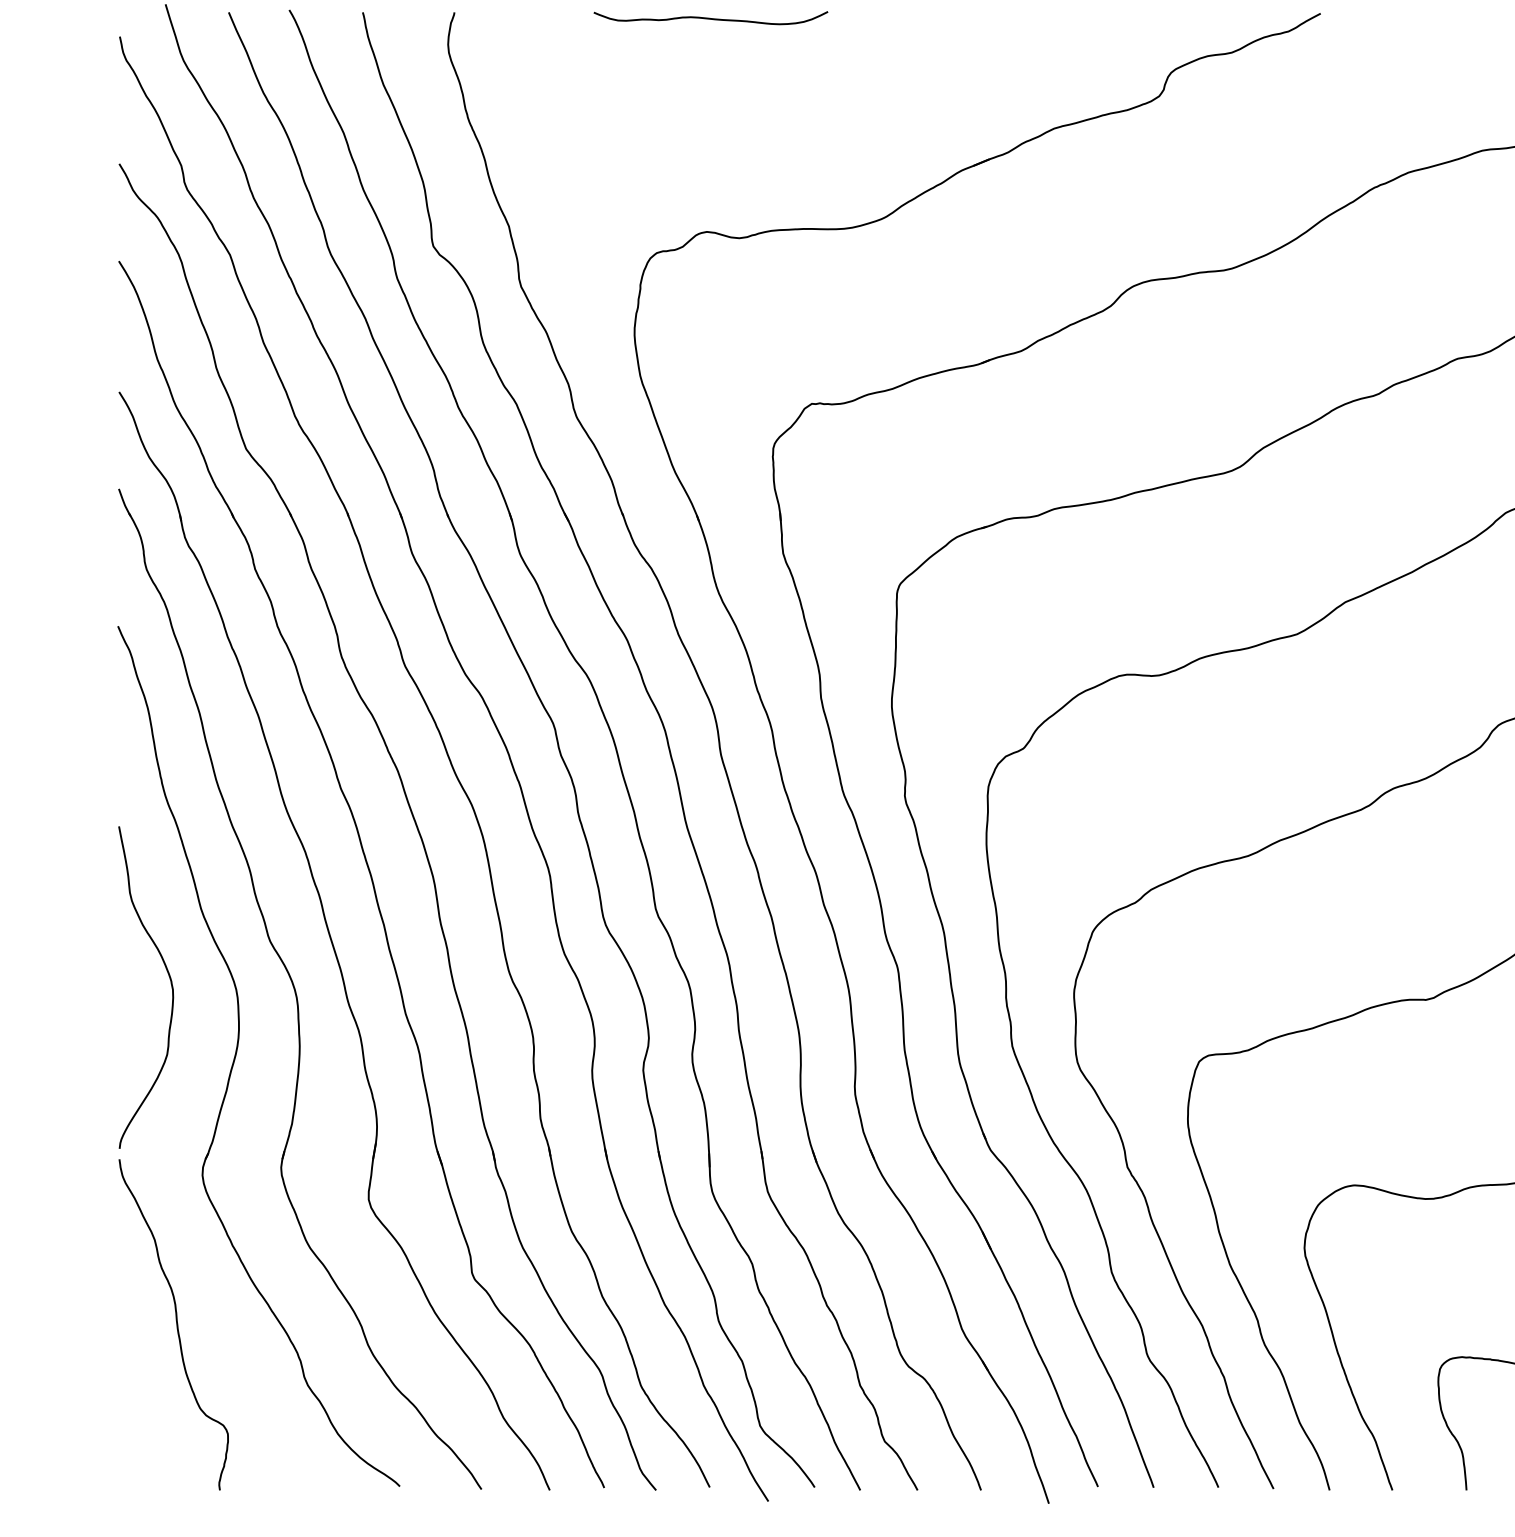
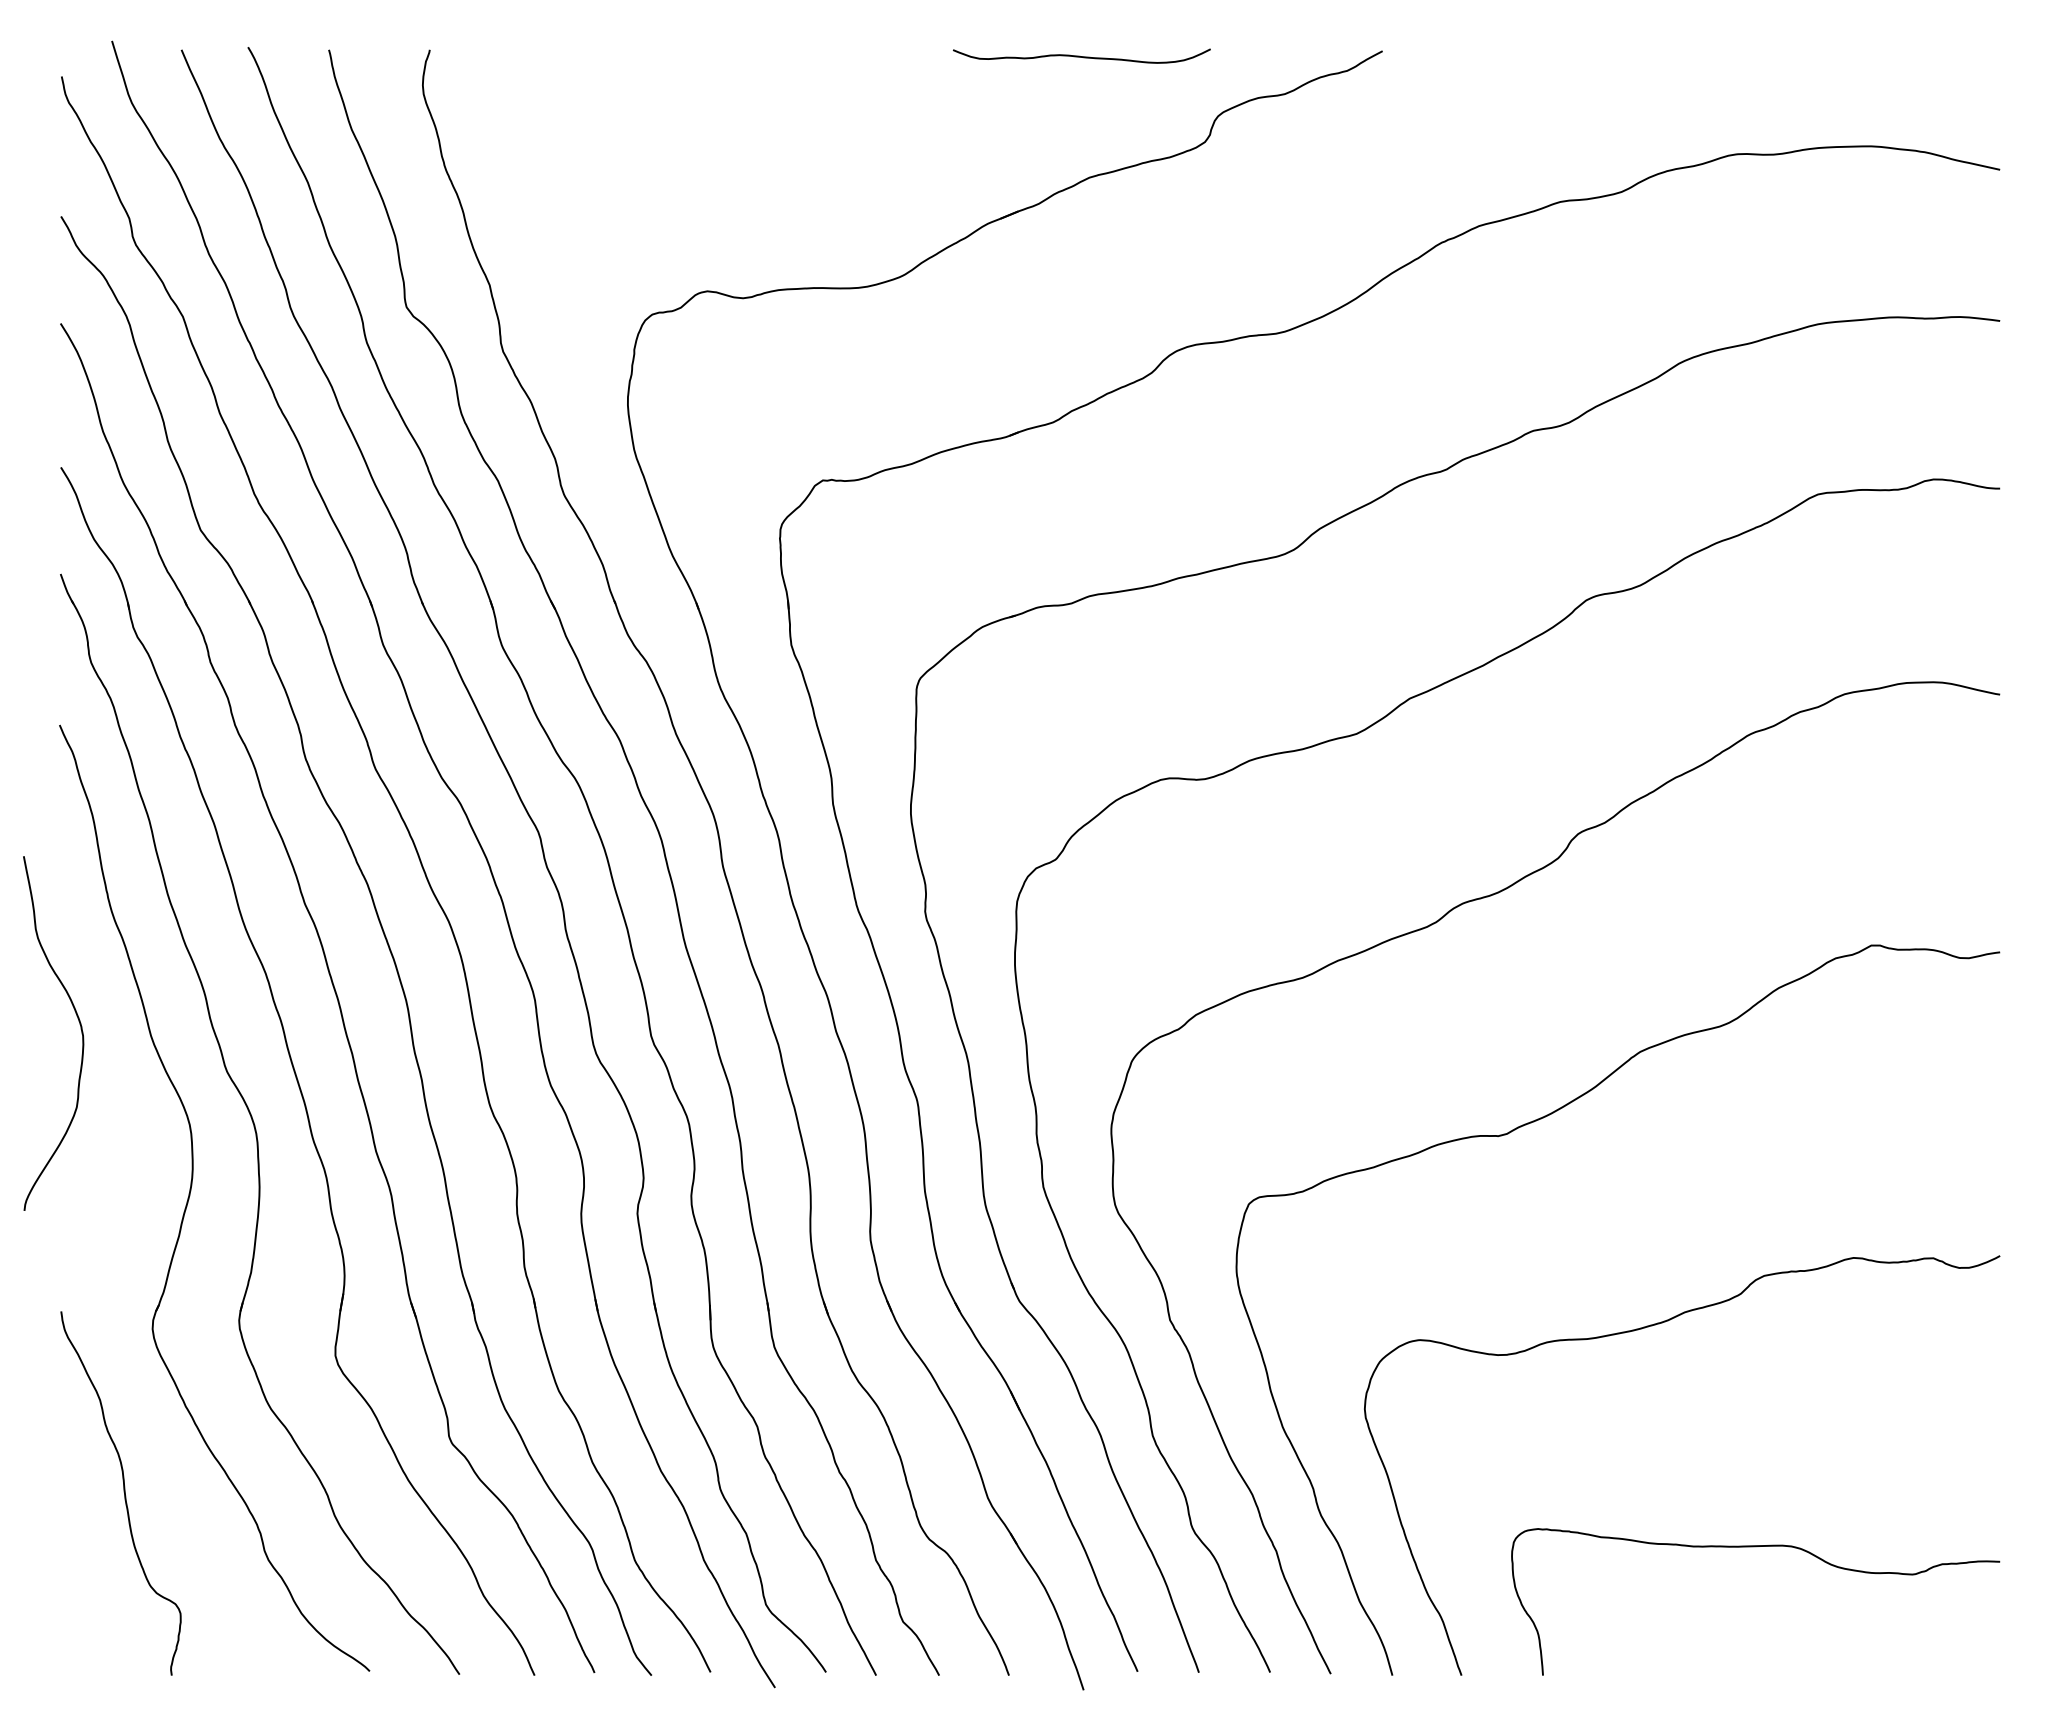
curve: (710, 18) -> (1081, 56), moved
curve: (170, 983) -> (80, 1029), moved

